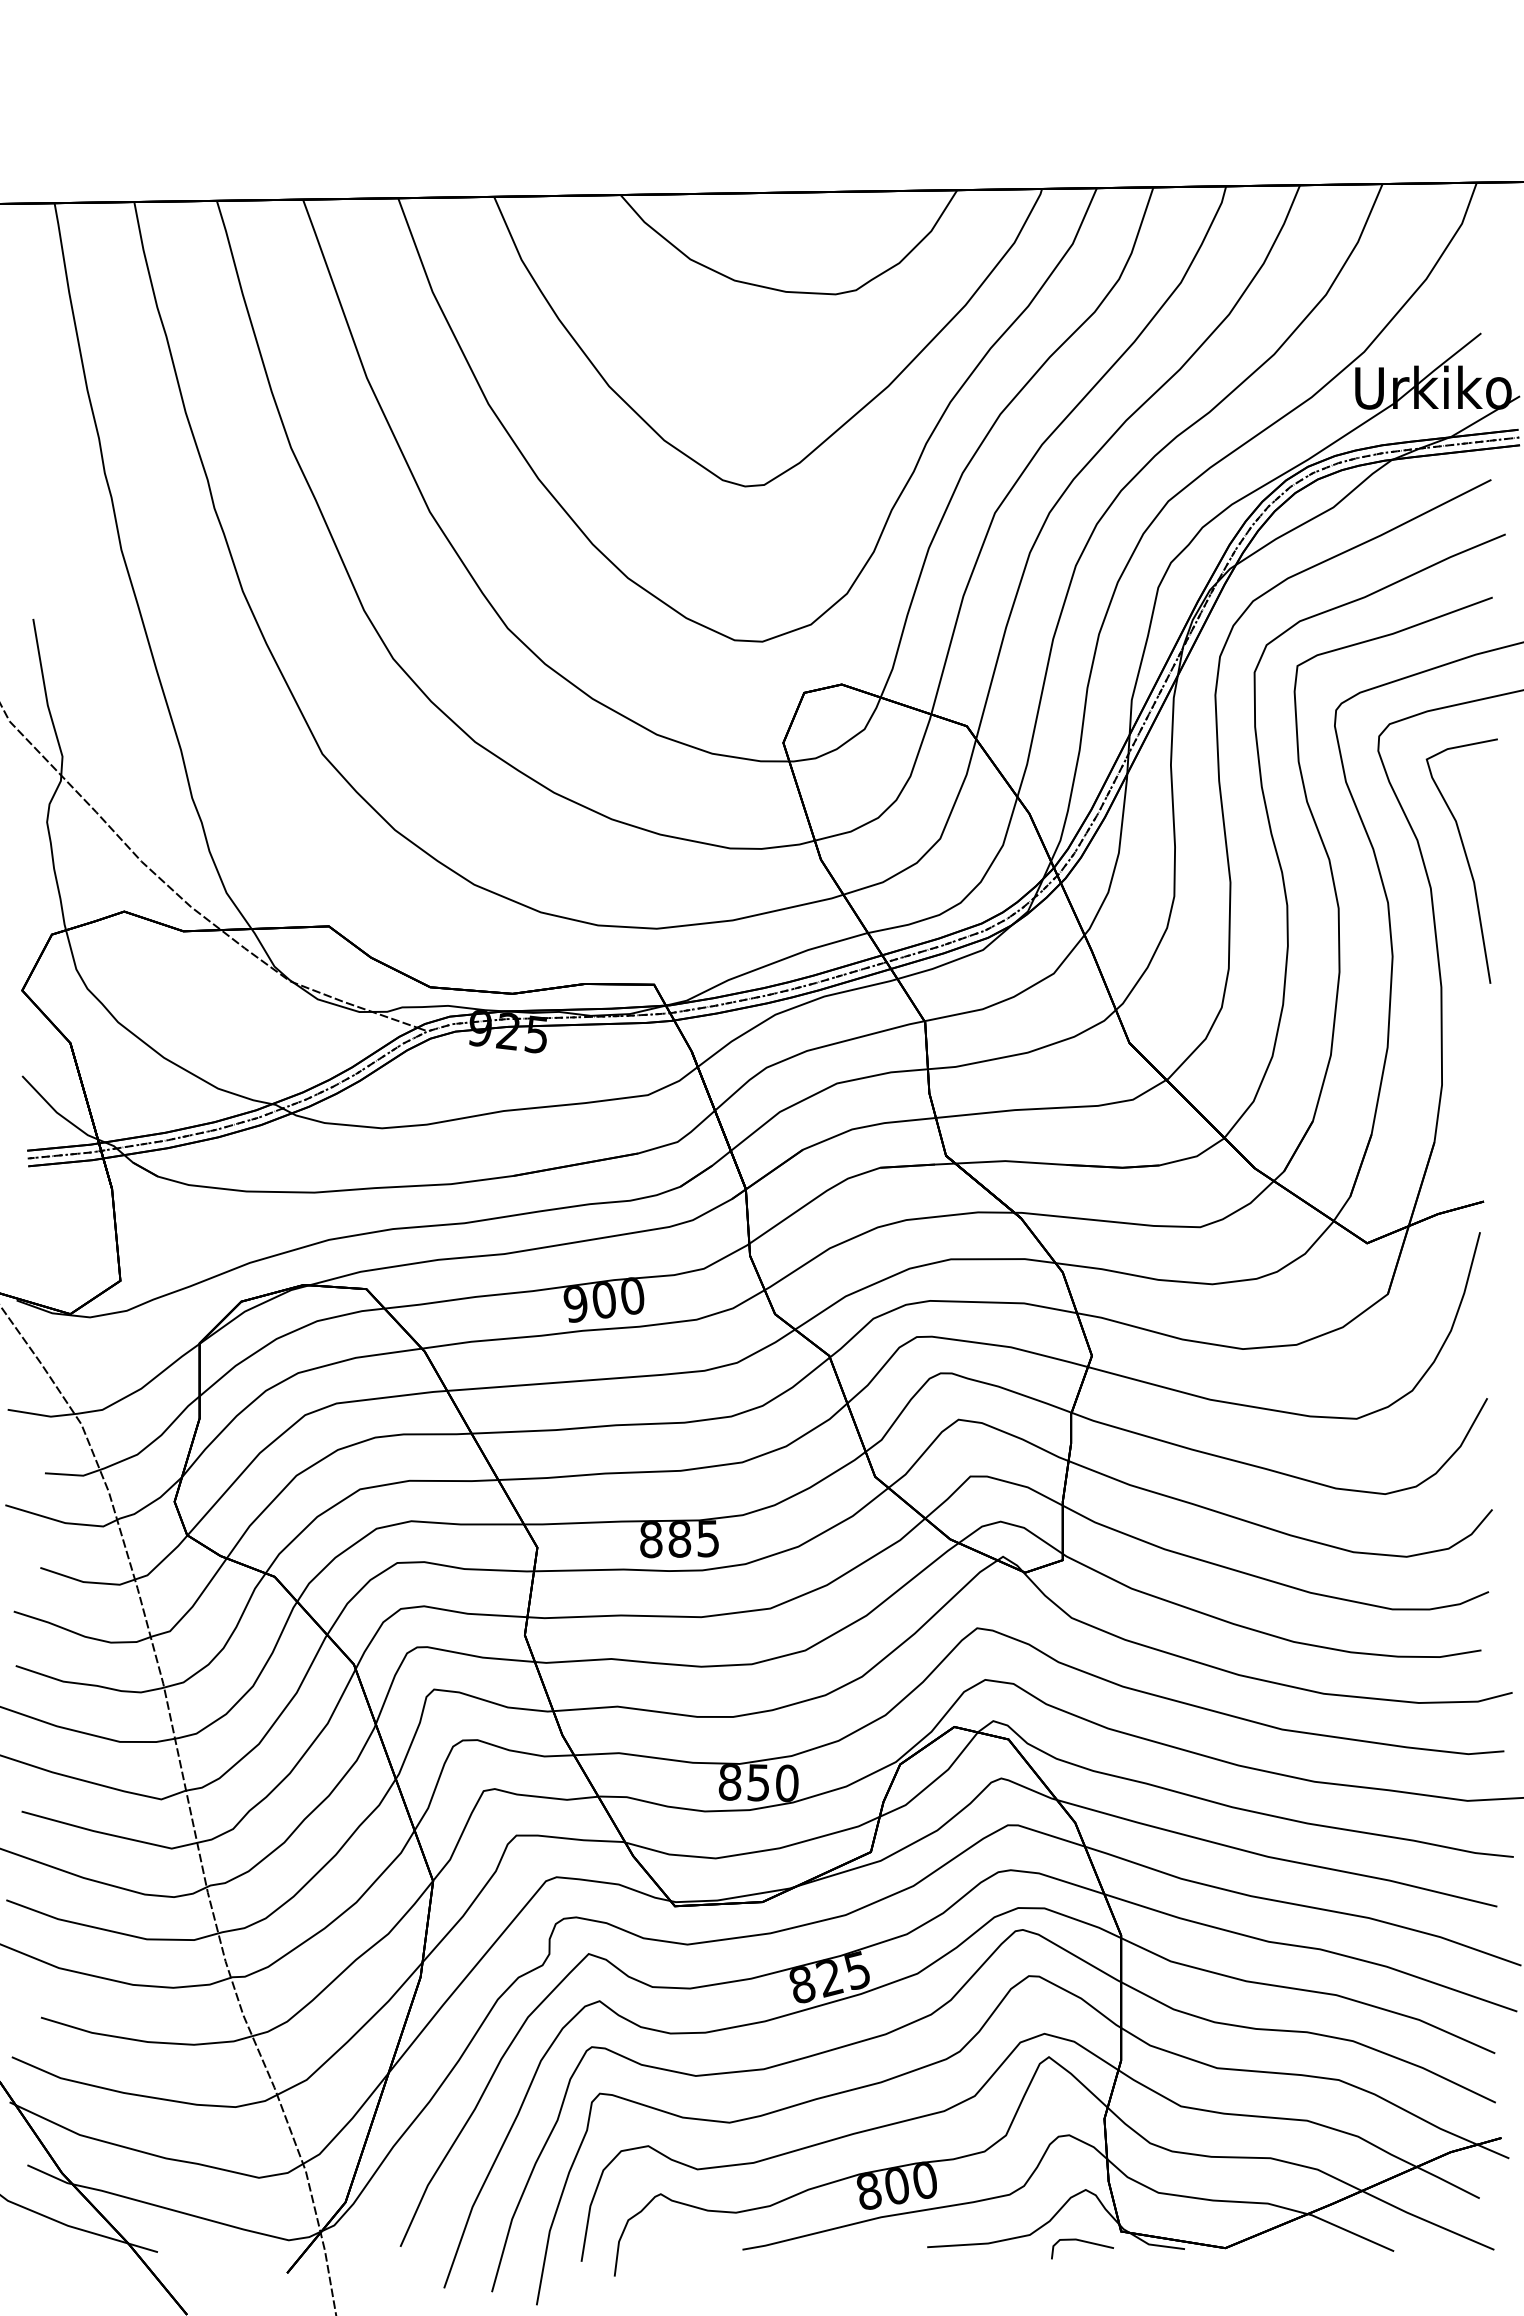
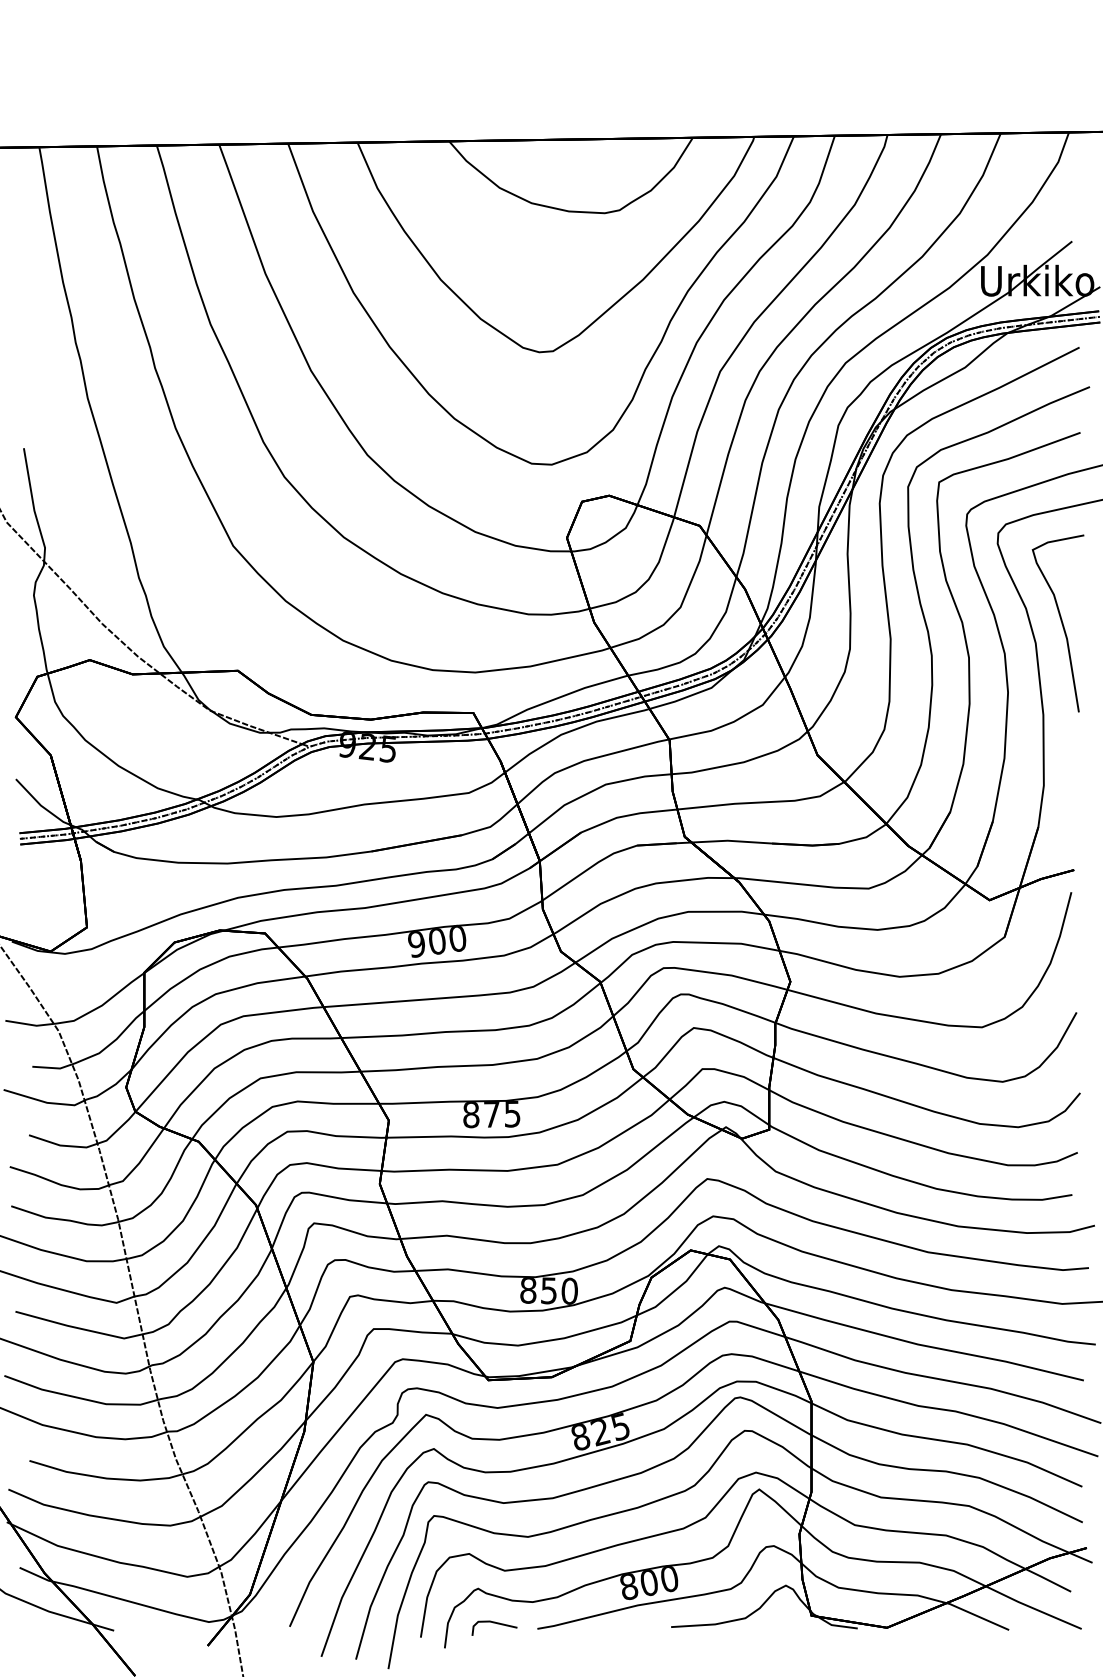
text: (679, 1539) -> (491, 1114), 885 -> 875
line: (1083, 2242) -> (495, 1623), moved

